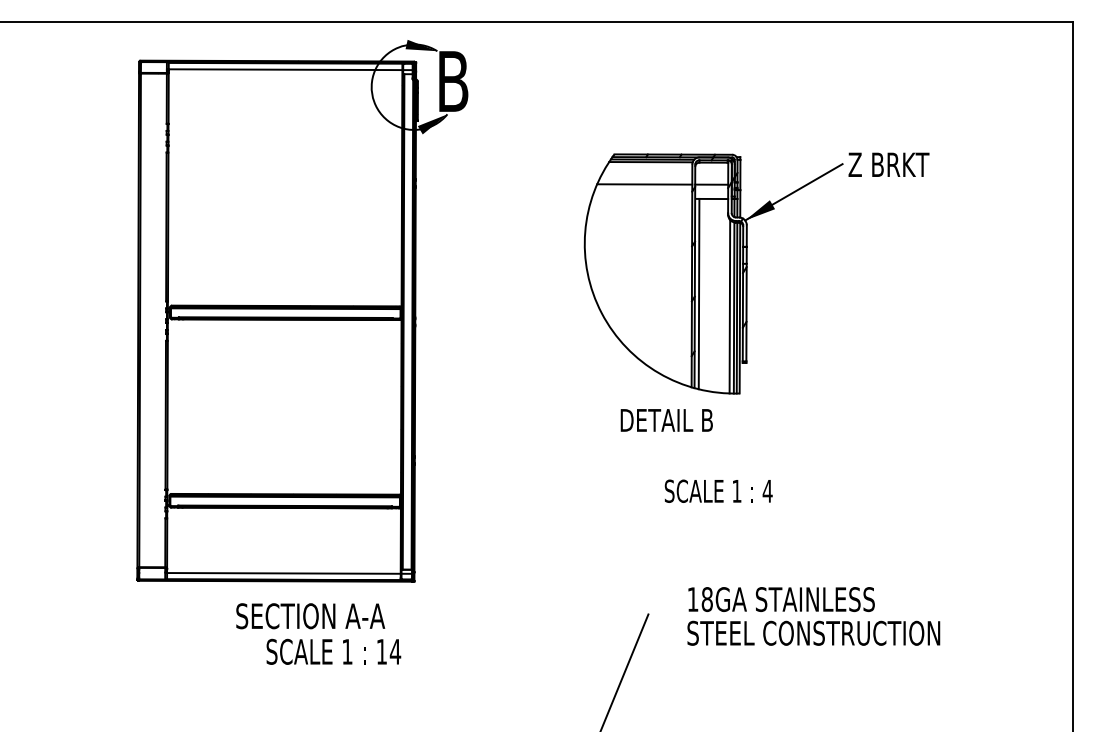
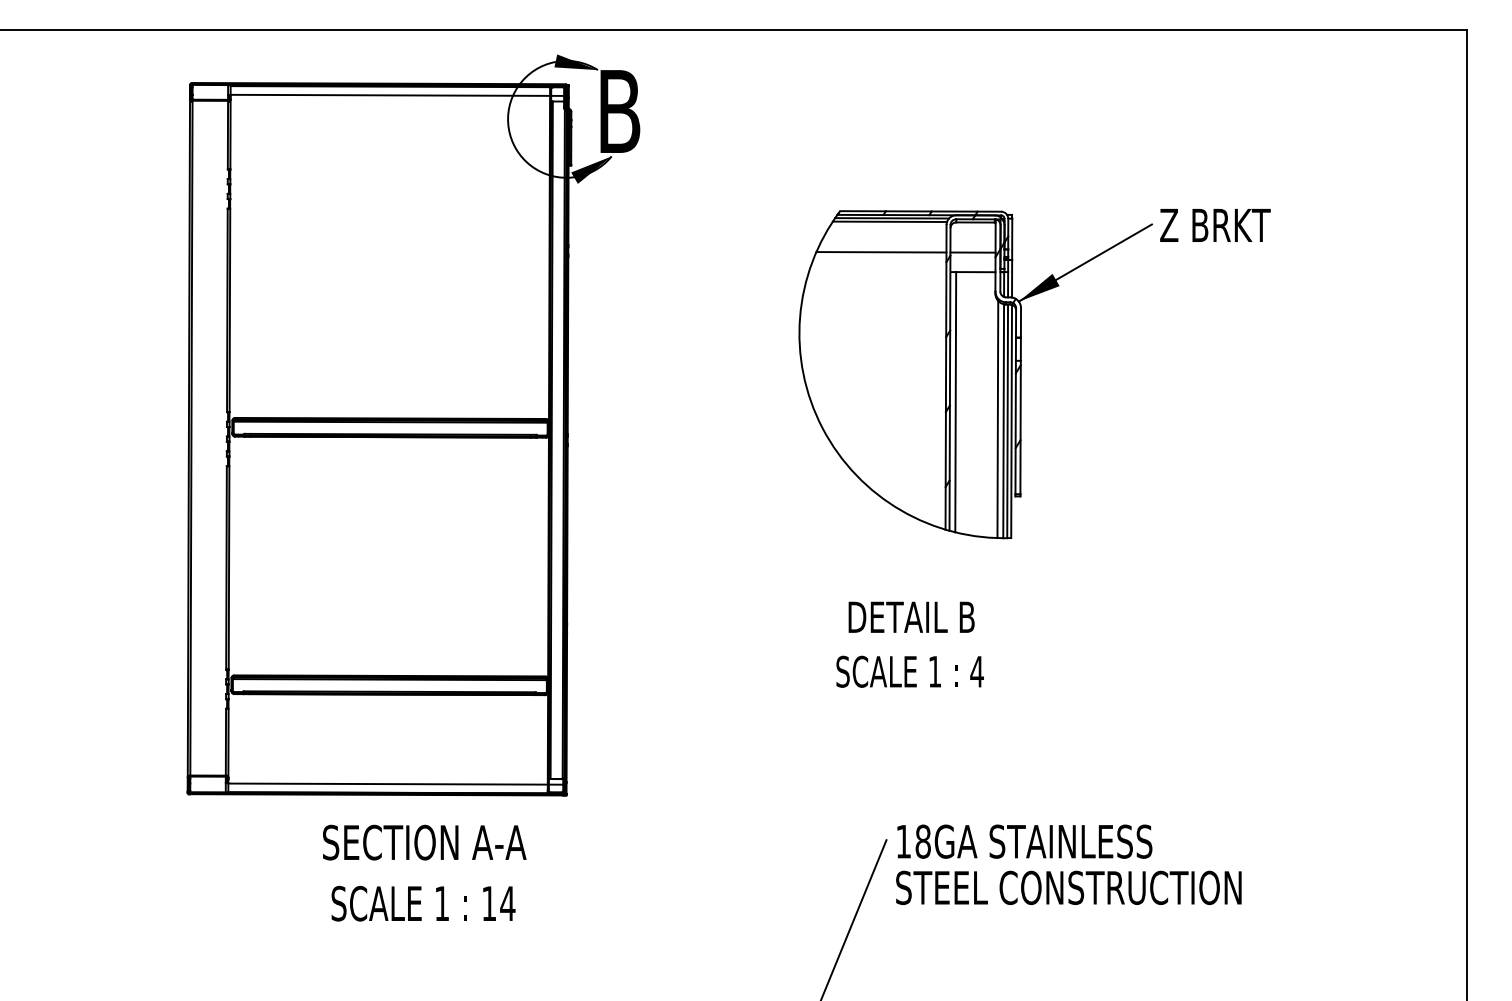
text: (666, 420) -> (911, 617), moved
text: (718, 490) -> (909, 670), moved
text: (813, 616) -> (1068, 864), moved
text: (333, 651) -> (423, 903), moved

